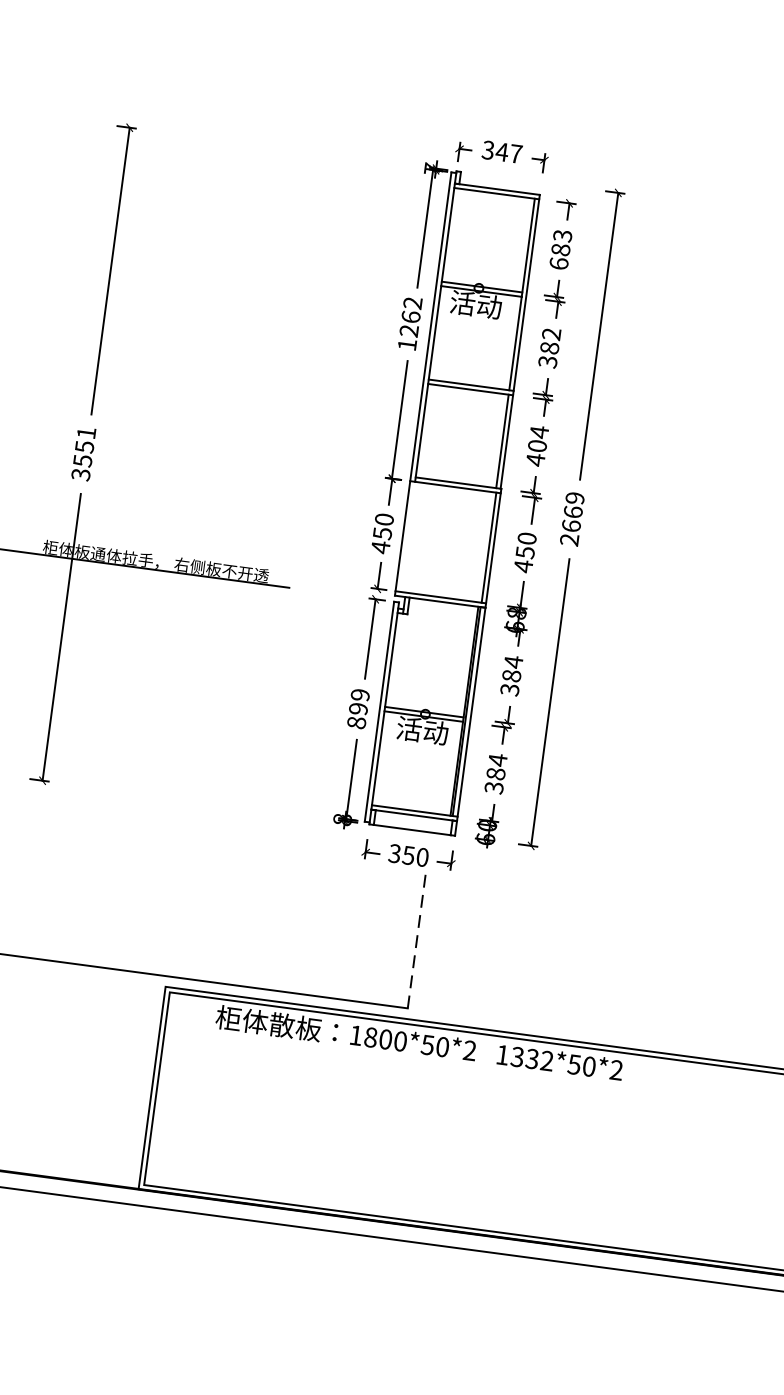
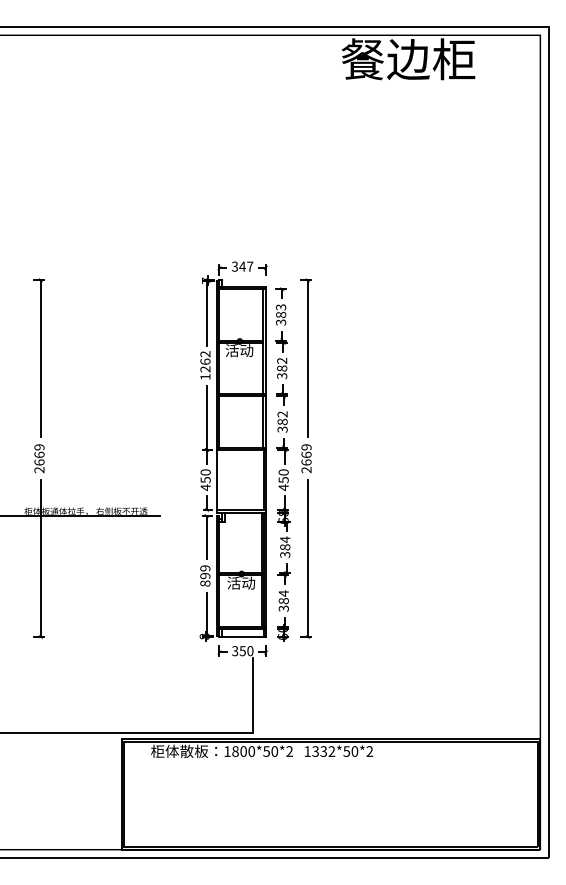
text: (559, 263) -> (281, 322), 683 -> 383
text: (537, 446) -> (282, 422), 404 -> 382
text: (83, 453) -> (39, 458), 3551 -> 2669
line: (417, 939) -> (253, 695), dashed -> solid

